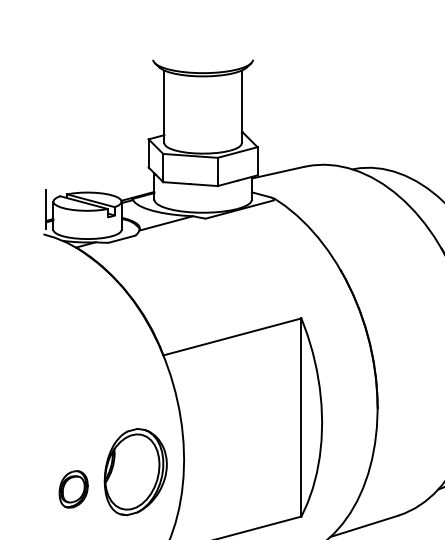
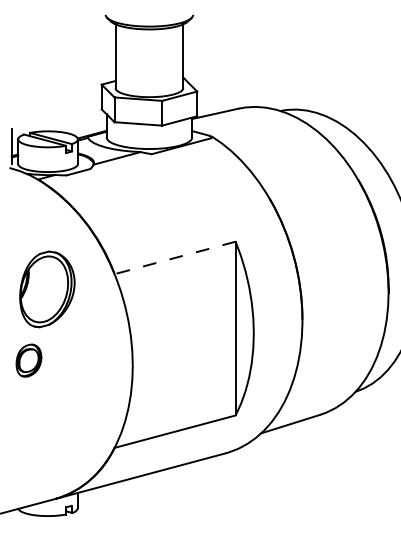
line: (232, 336) -> (175, 257), solid -> dashed
part: (135, 472) -> (47, 289), moved
part: (73, 489) -> (28, 360), moved

